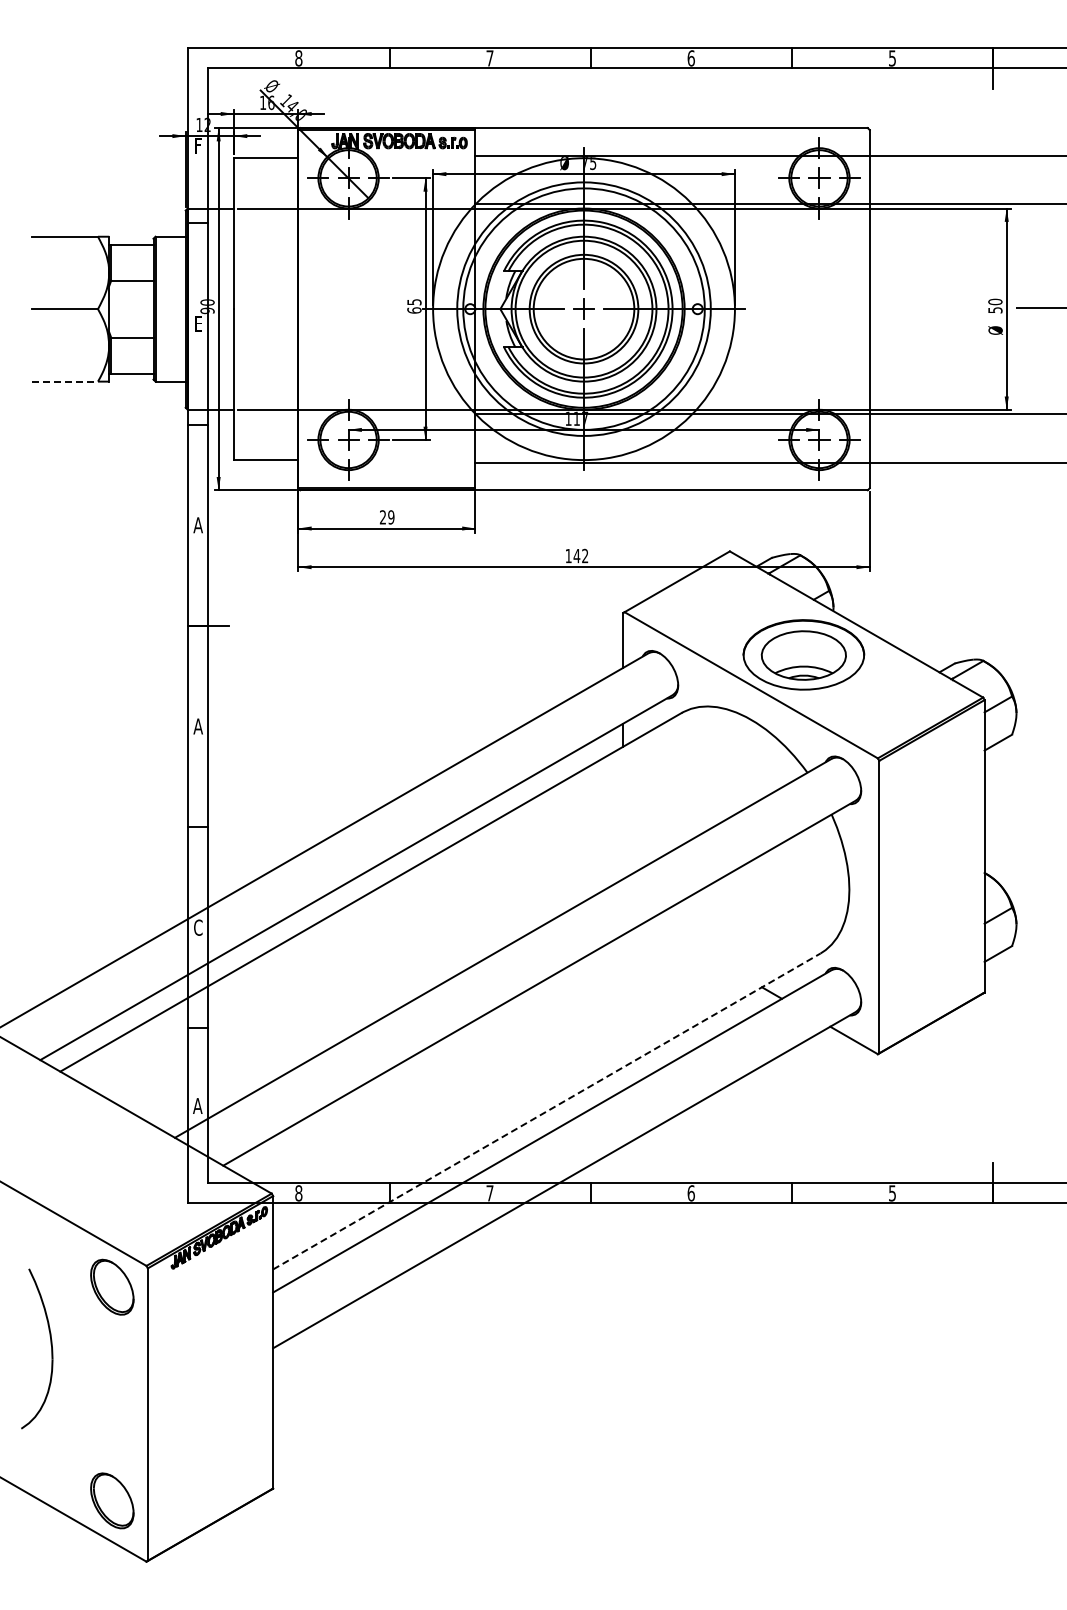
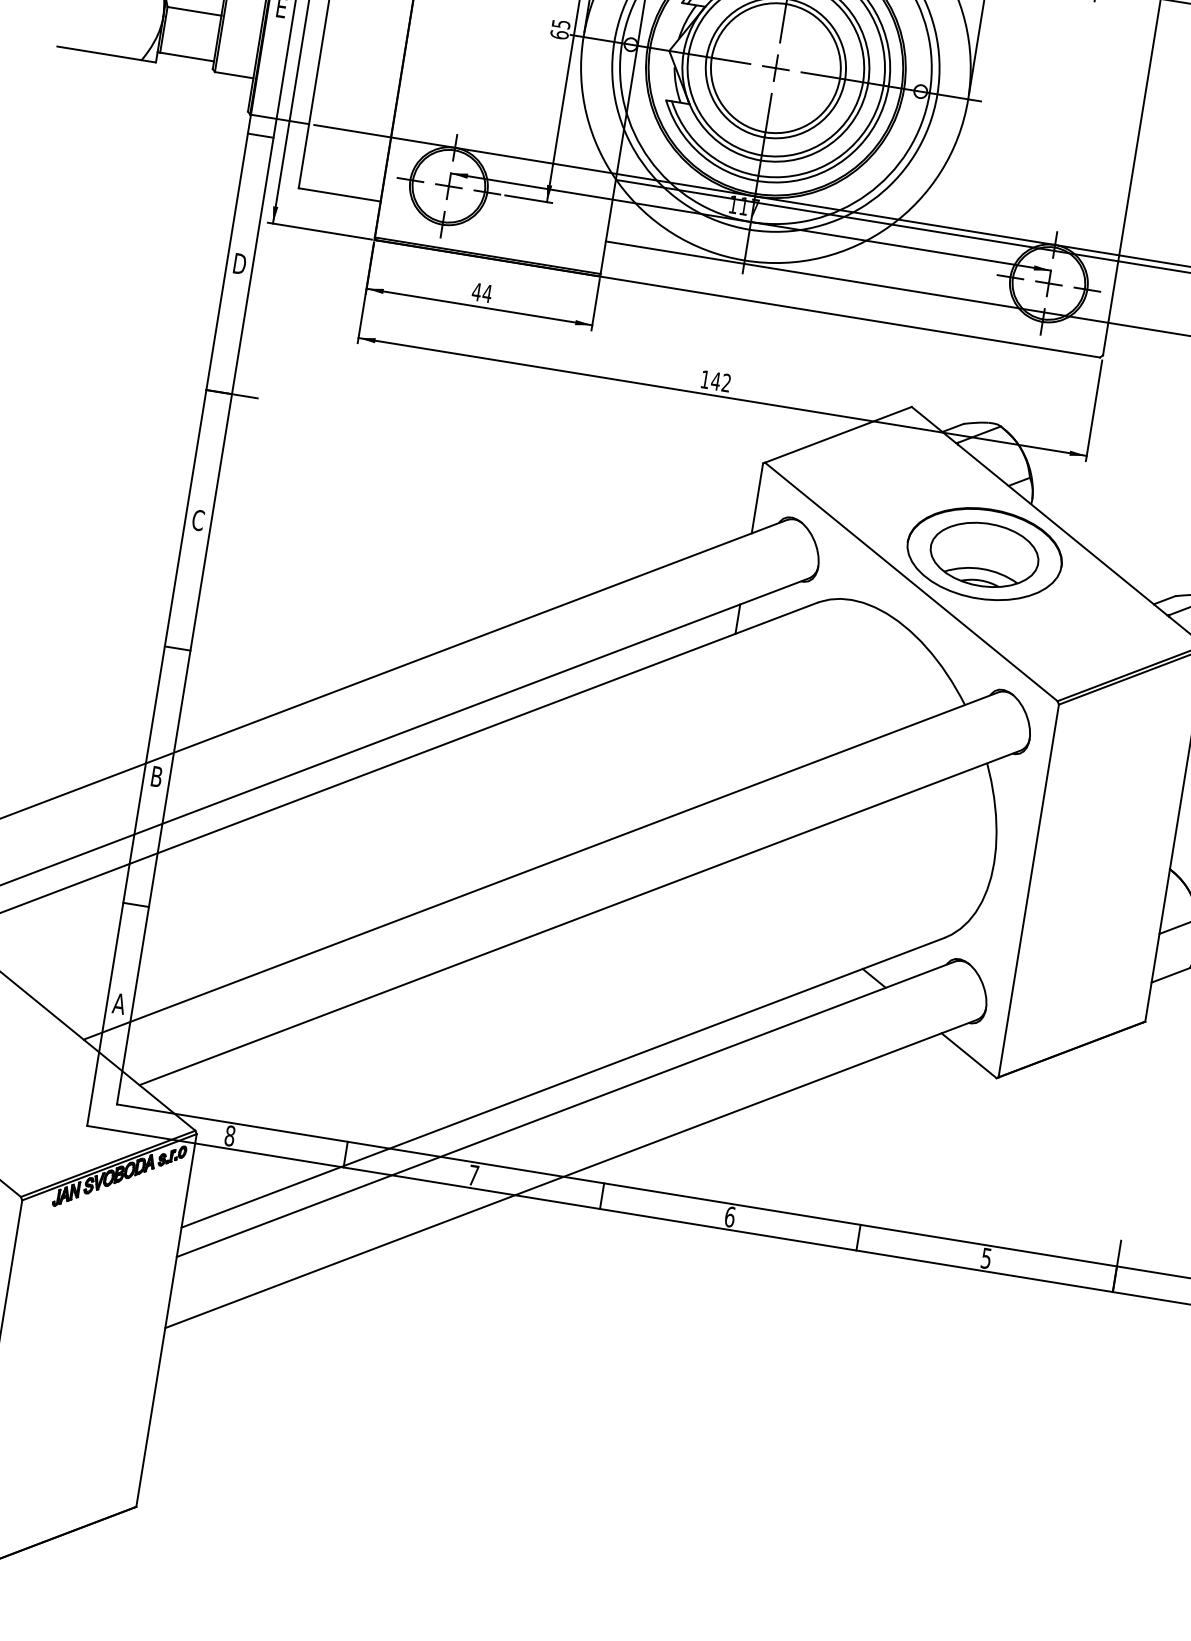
line: (65, 381) -> (100, 53), dashed -> solid
text: (386, 517) -> (481, 292), 29 -> 44
text: (197, 525) -> (238, 264), A -> D
text: (197, 726) -> (197, 520), A -> C
text: (198, 927) -> (157, 776), C -> B
line: (547, 1111) -> (563, 1082), dashed -> solid

